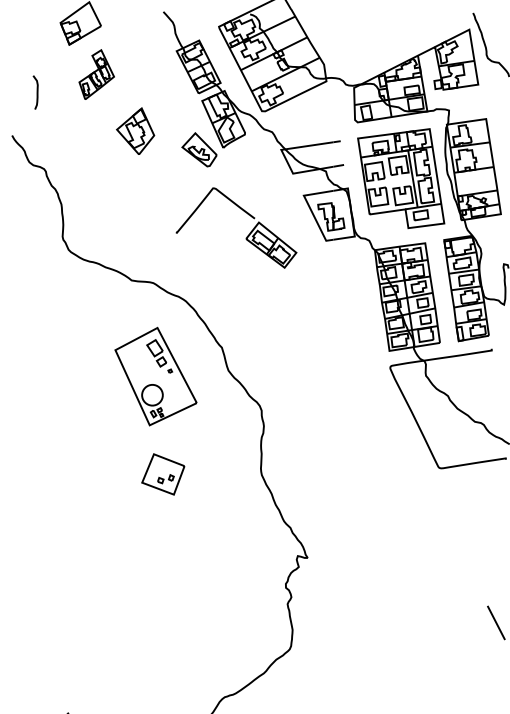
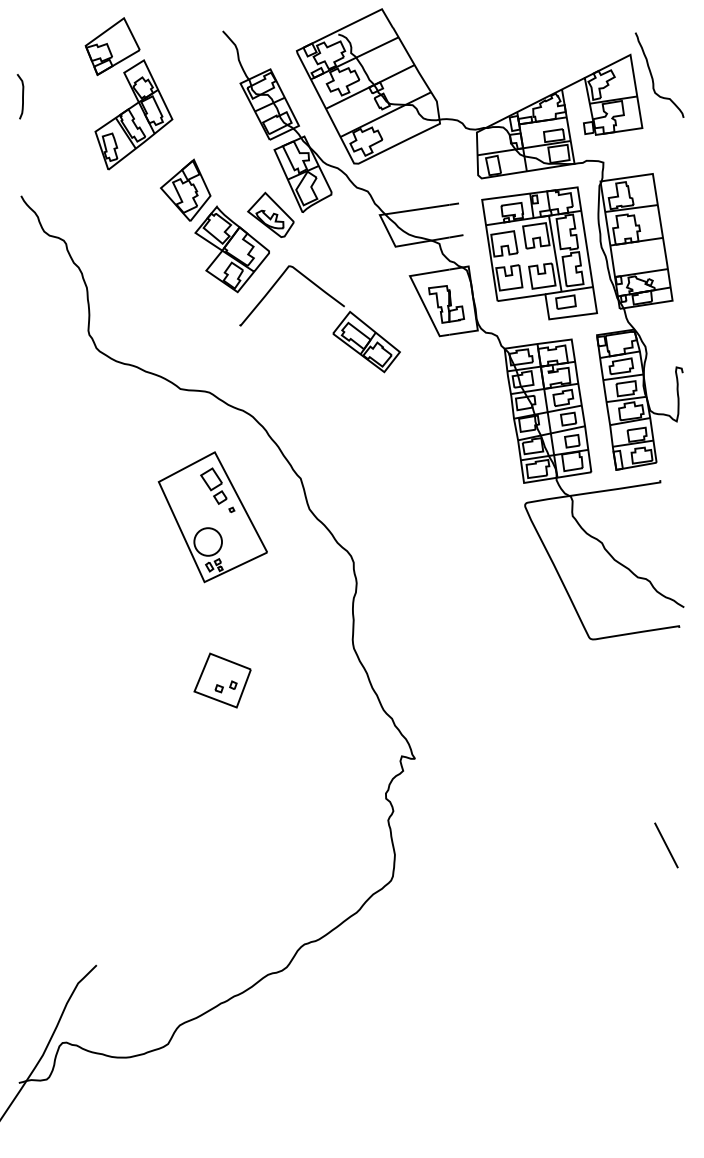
part: (96, 74) -> (133, 114), size x1.67
curve: (37, 92) -> (22, 96), moved
part: (169, 175) -> (231, 249), added
part: (163, 474) -> (222, 680), moved

